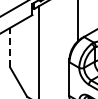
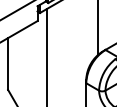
line: (10, 47) -> (8, 63), dashed -> solid

